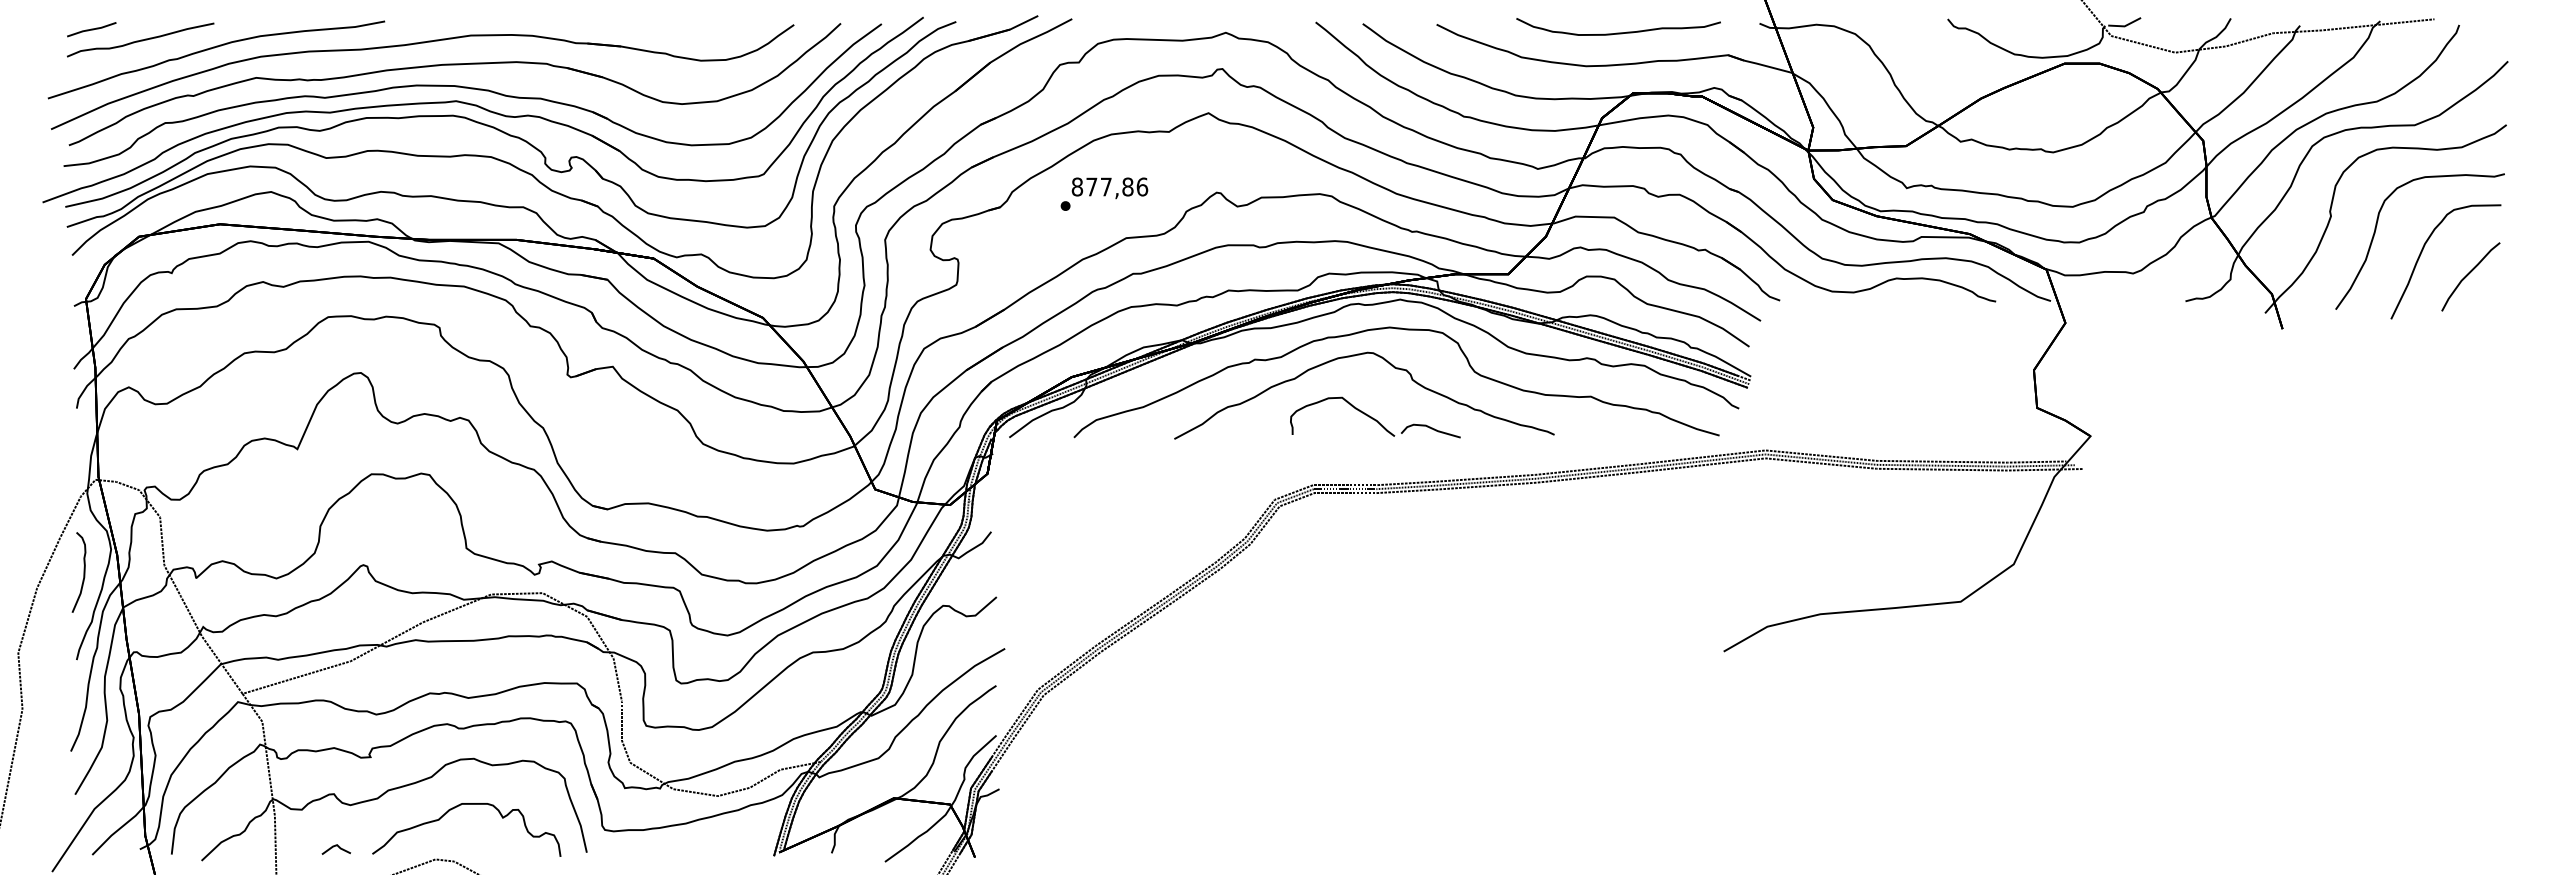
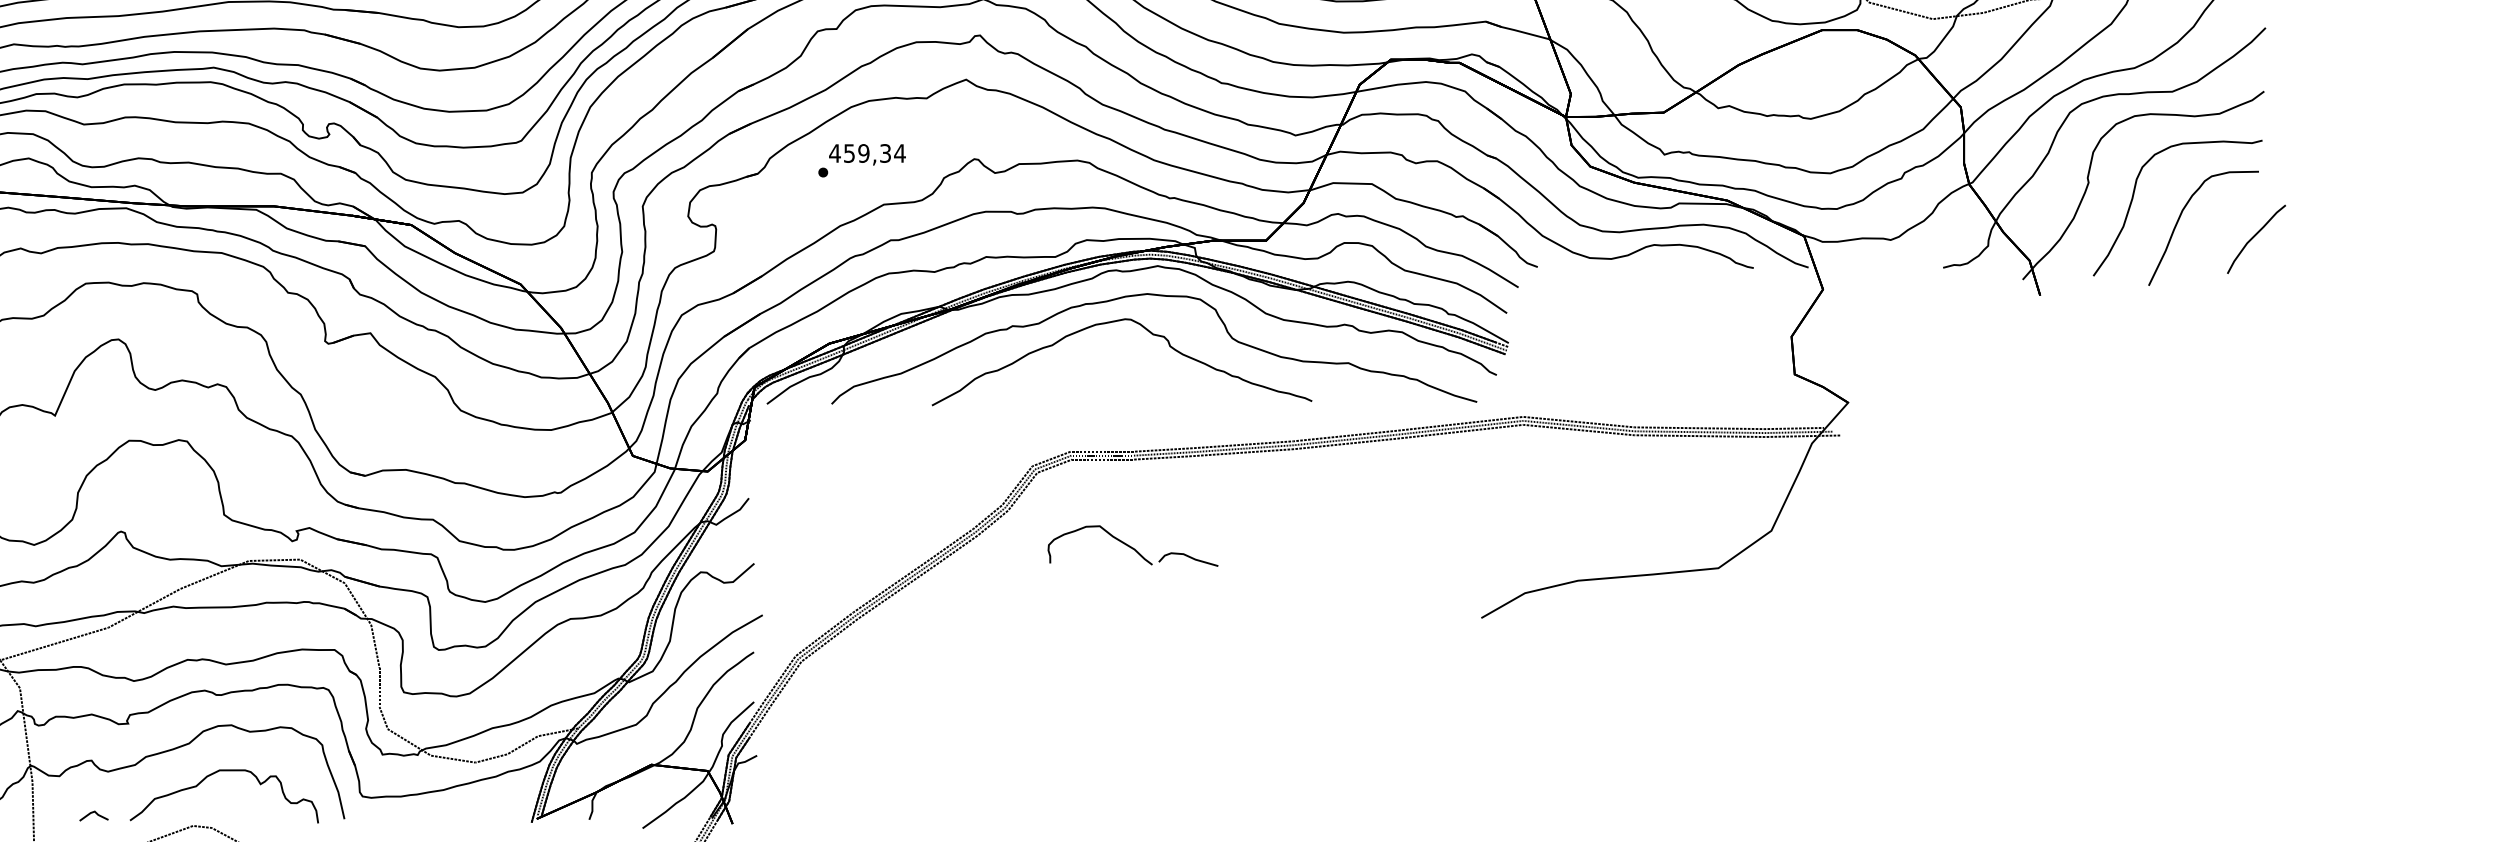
text: (1109, 186) -> (867, 152), 877,86 -> 459,34
part: (2470, 276) -> (2256, 238), moved
part: (1375, 417) -> (1133, 545), moved

